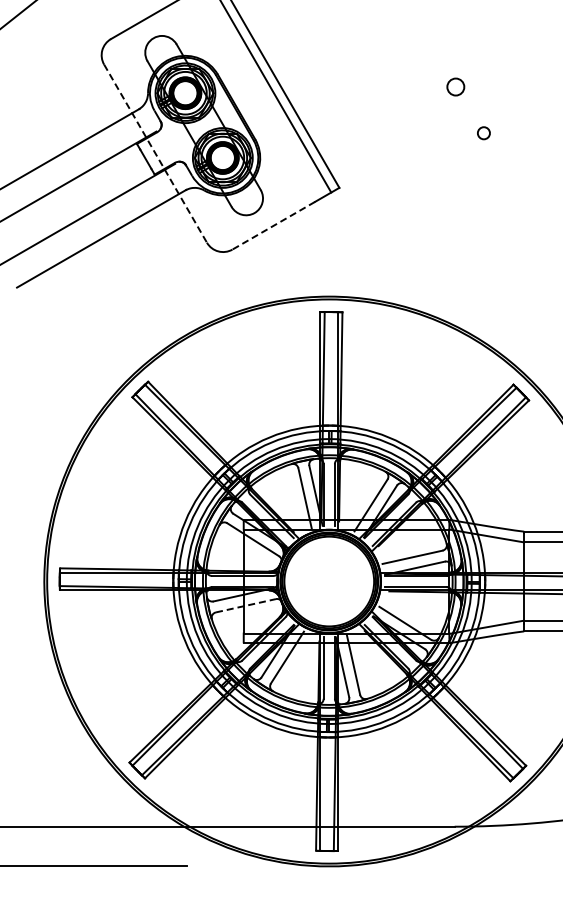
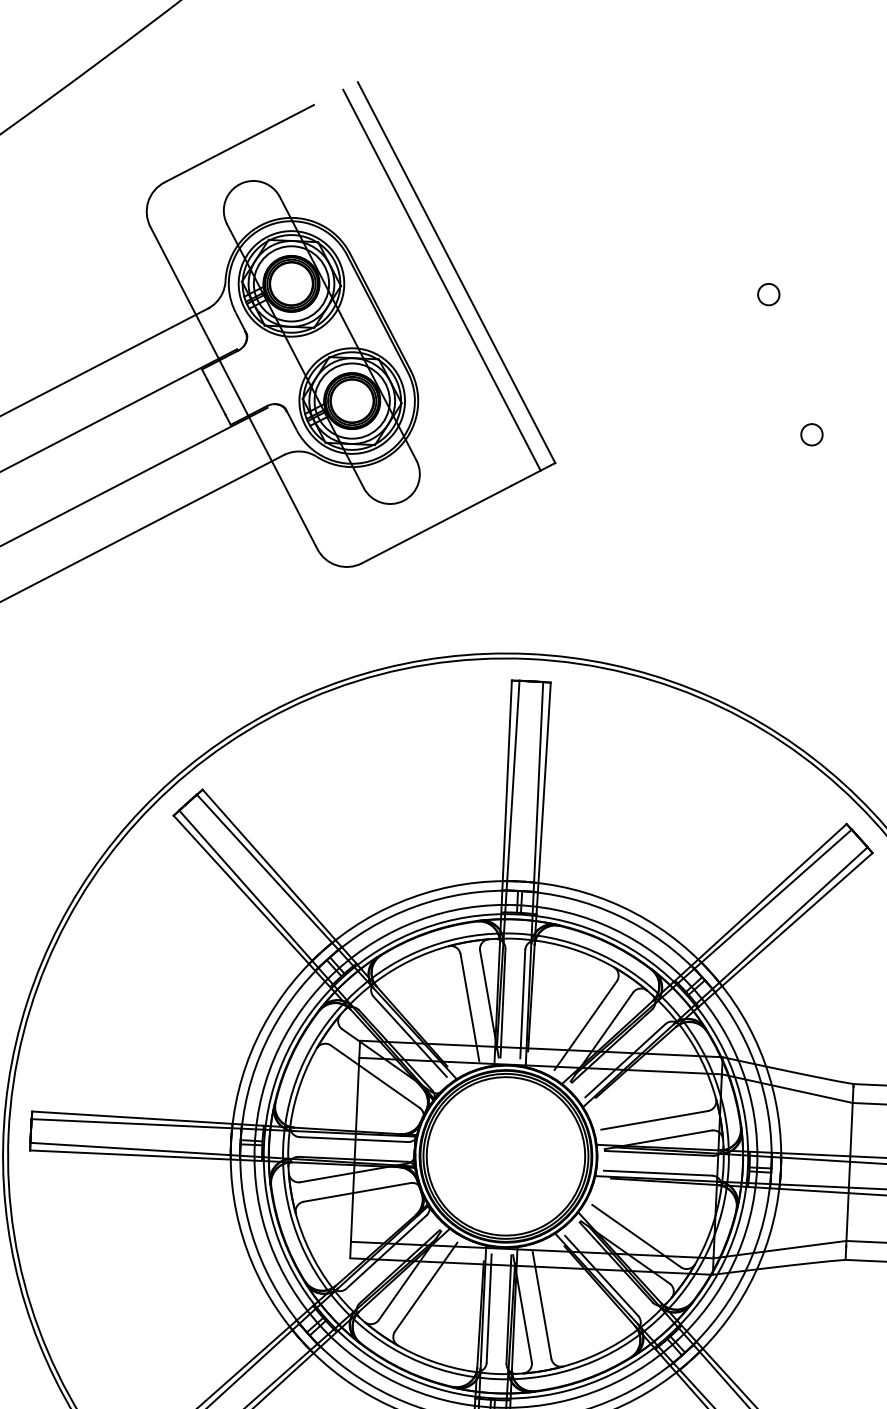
circle: (455, 86) -> (768, 293), size x0.71
circle: (483, 133) -> (811, 435), moved
line: (155, 153) -> (233, 387), dashed -> solid
line: (273, 225) -> (436, 524), dashed -> solid
line: (245, 605) -> (356, 1191), dashed -> solid

